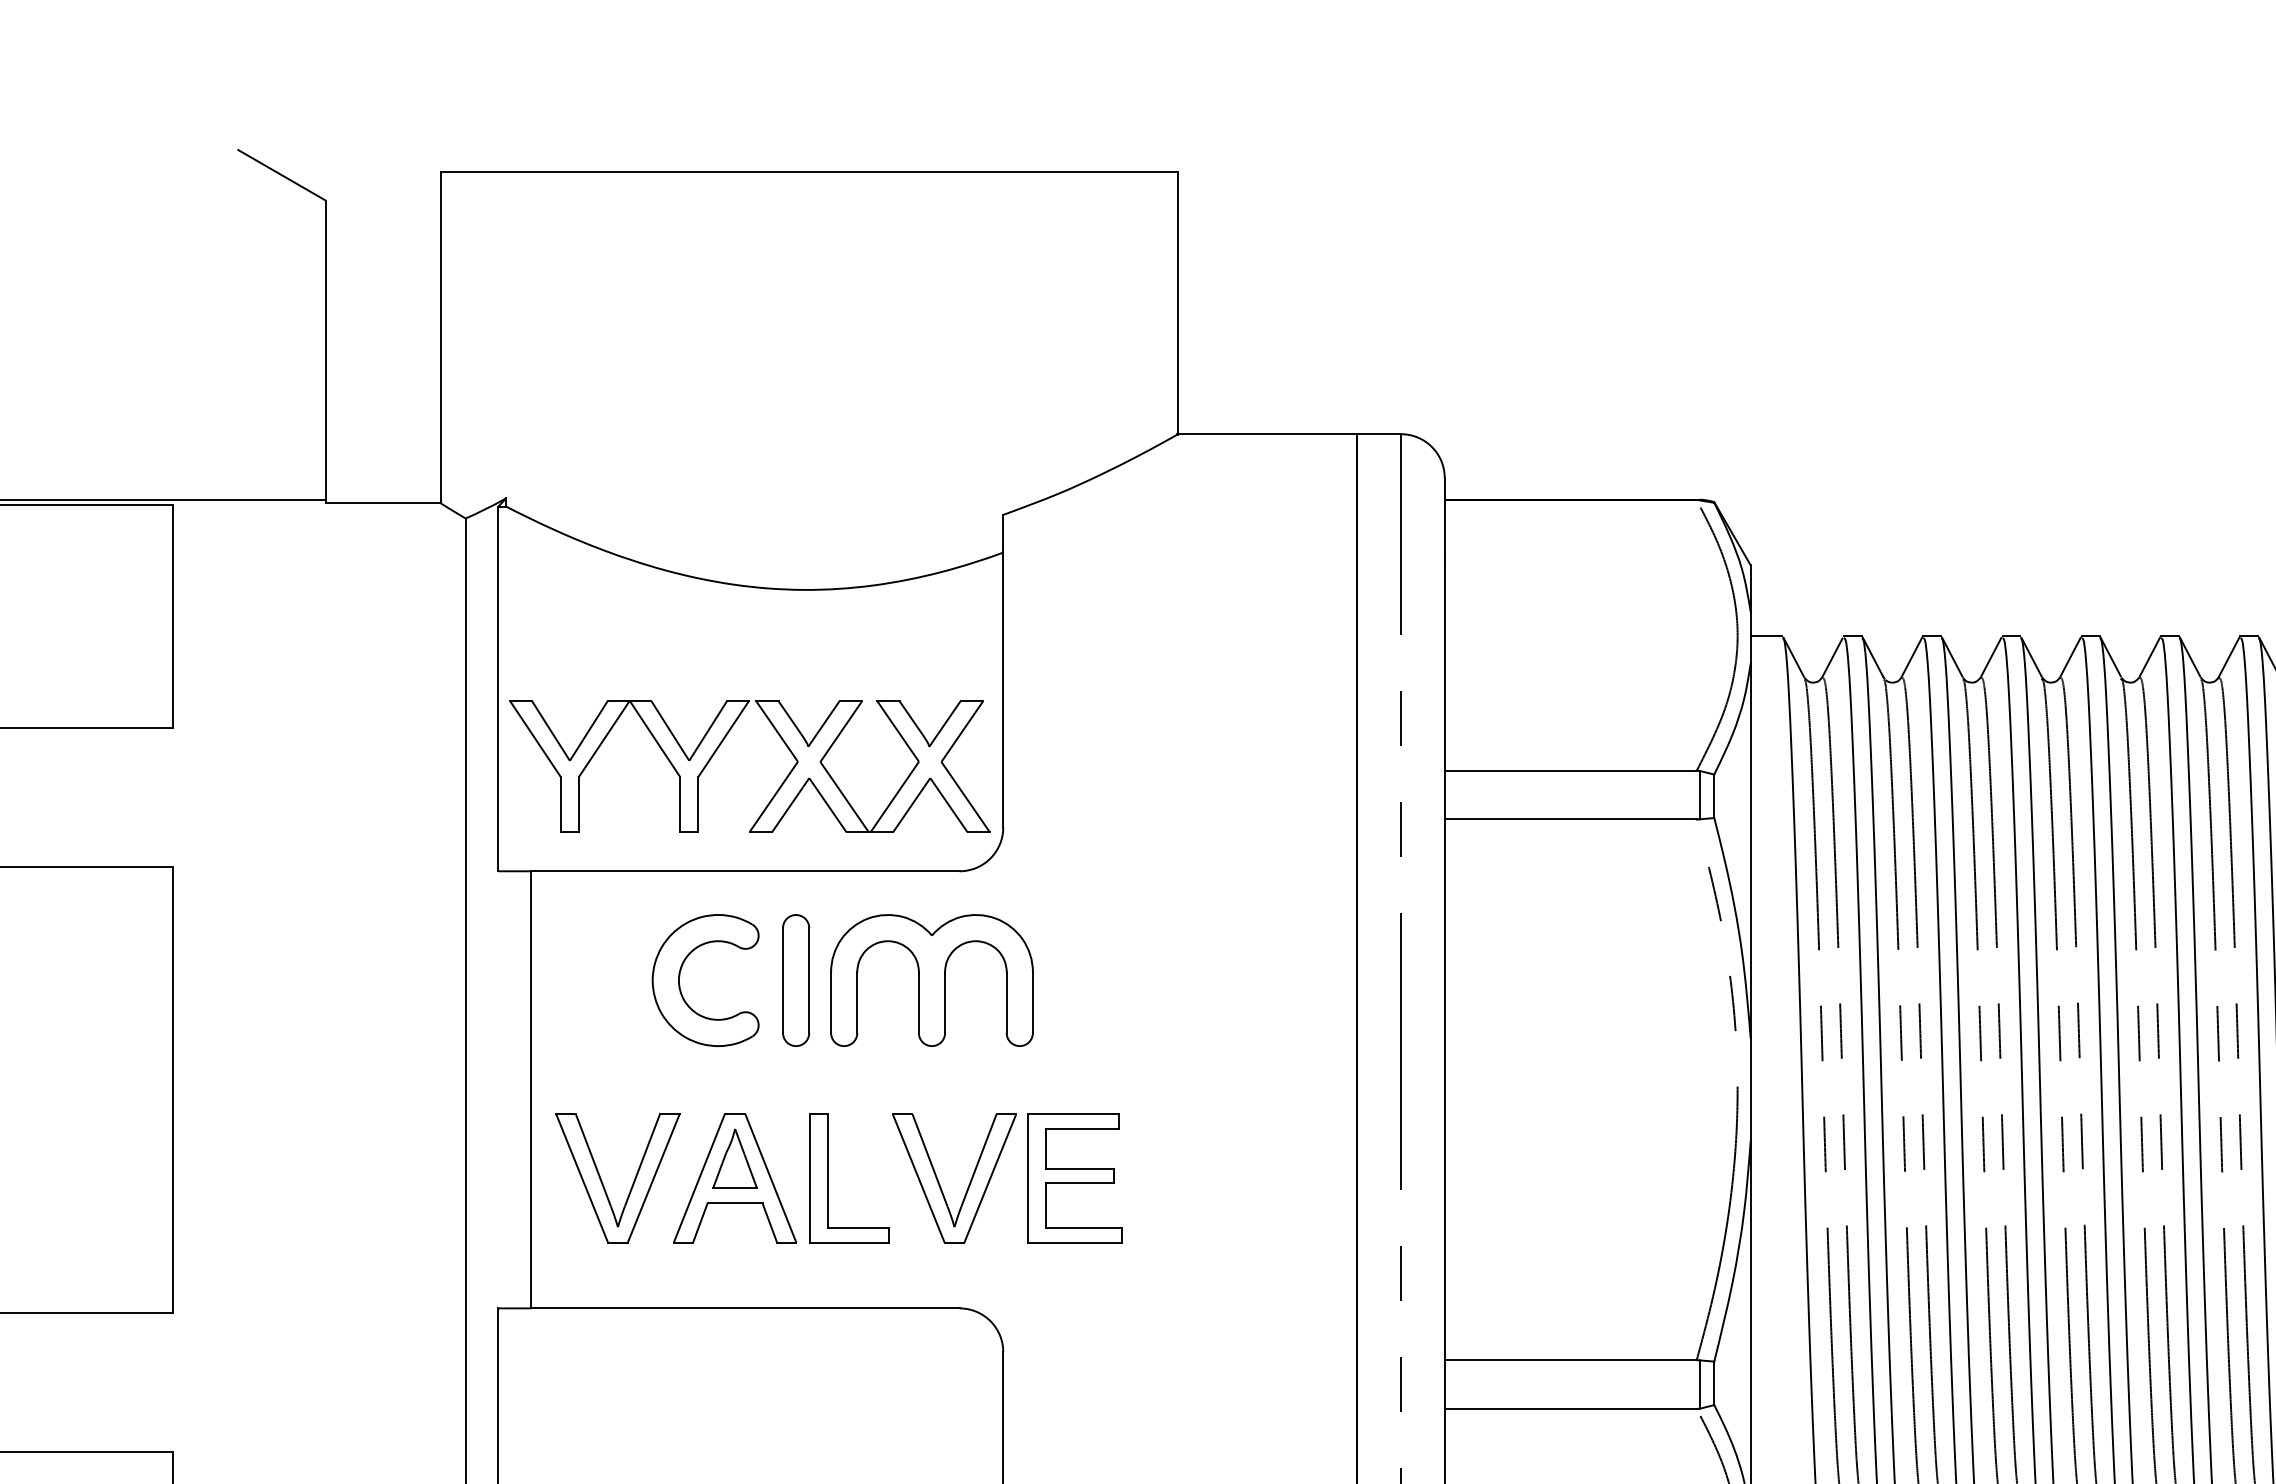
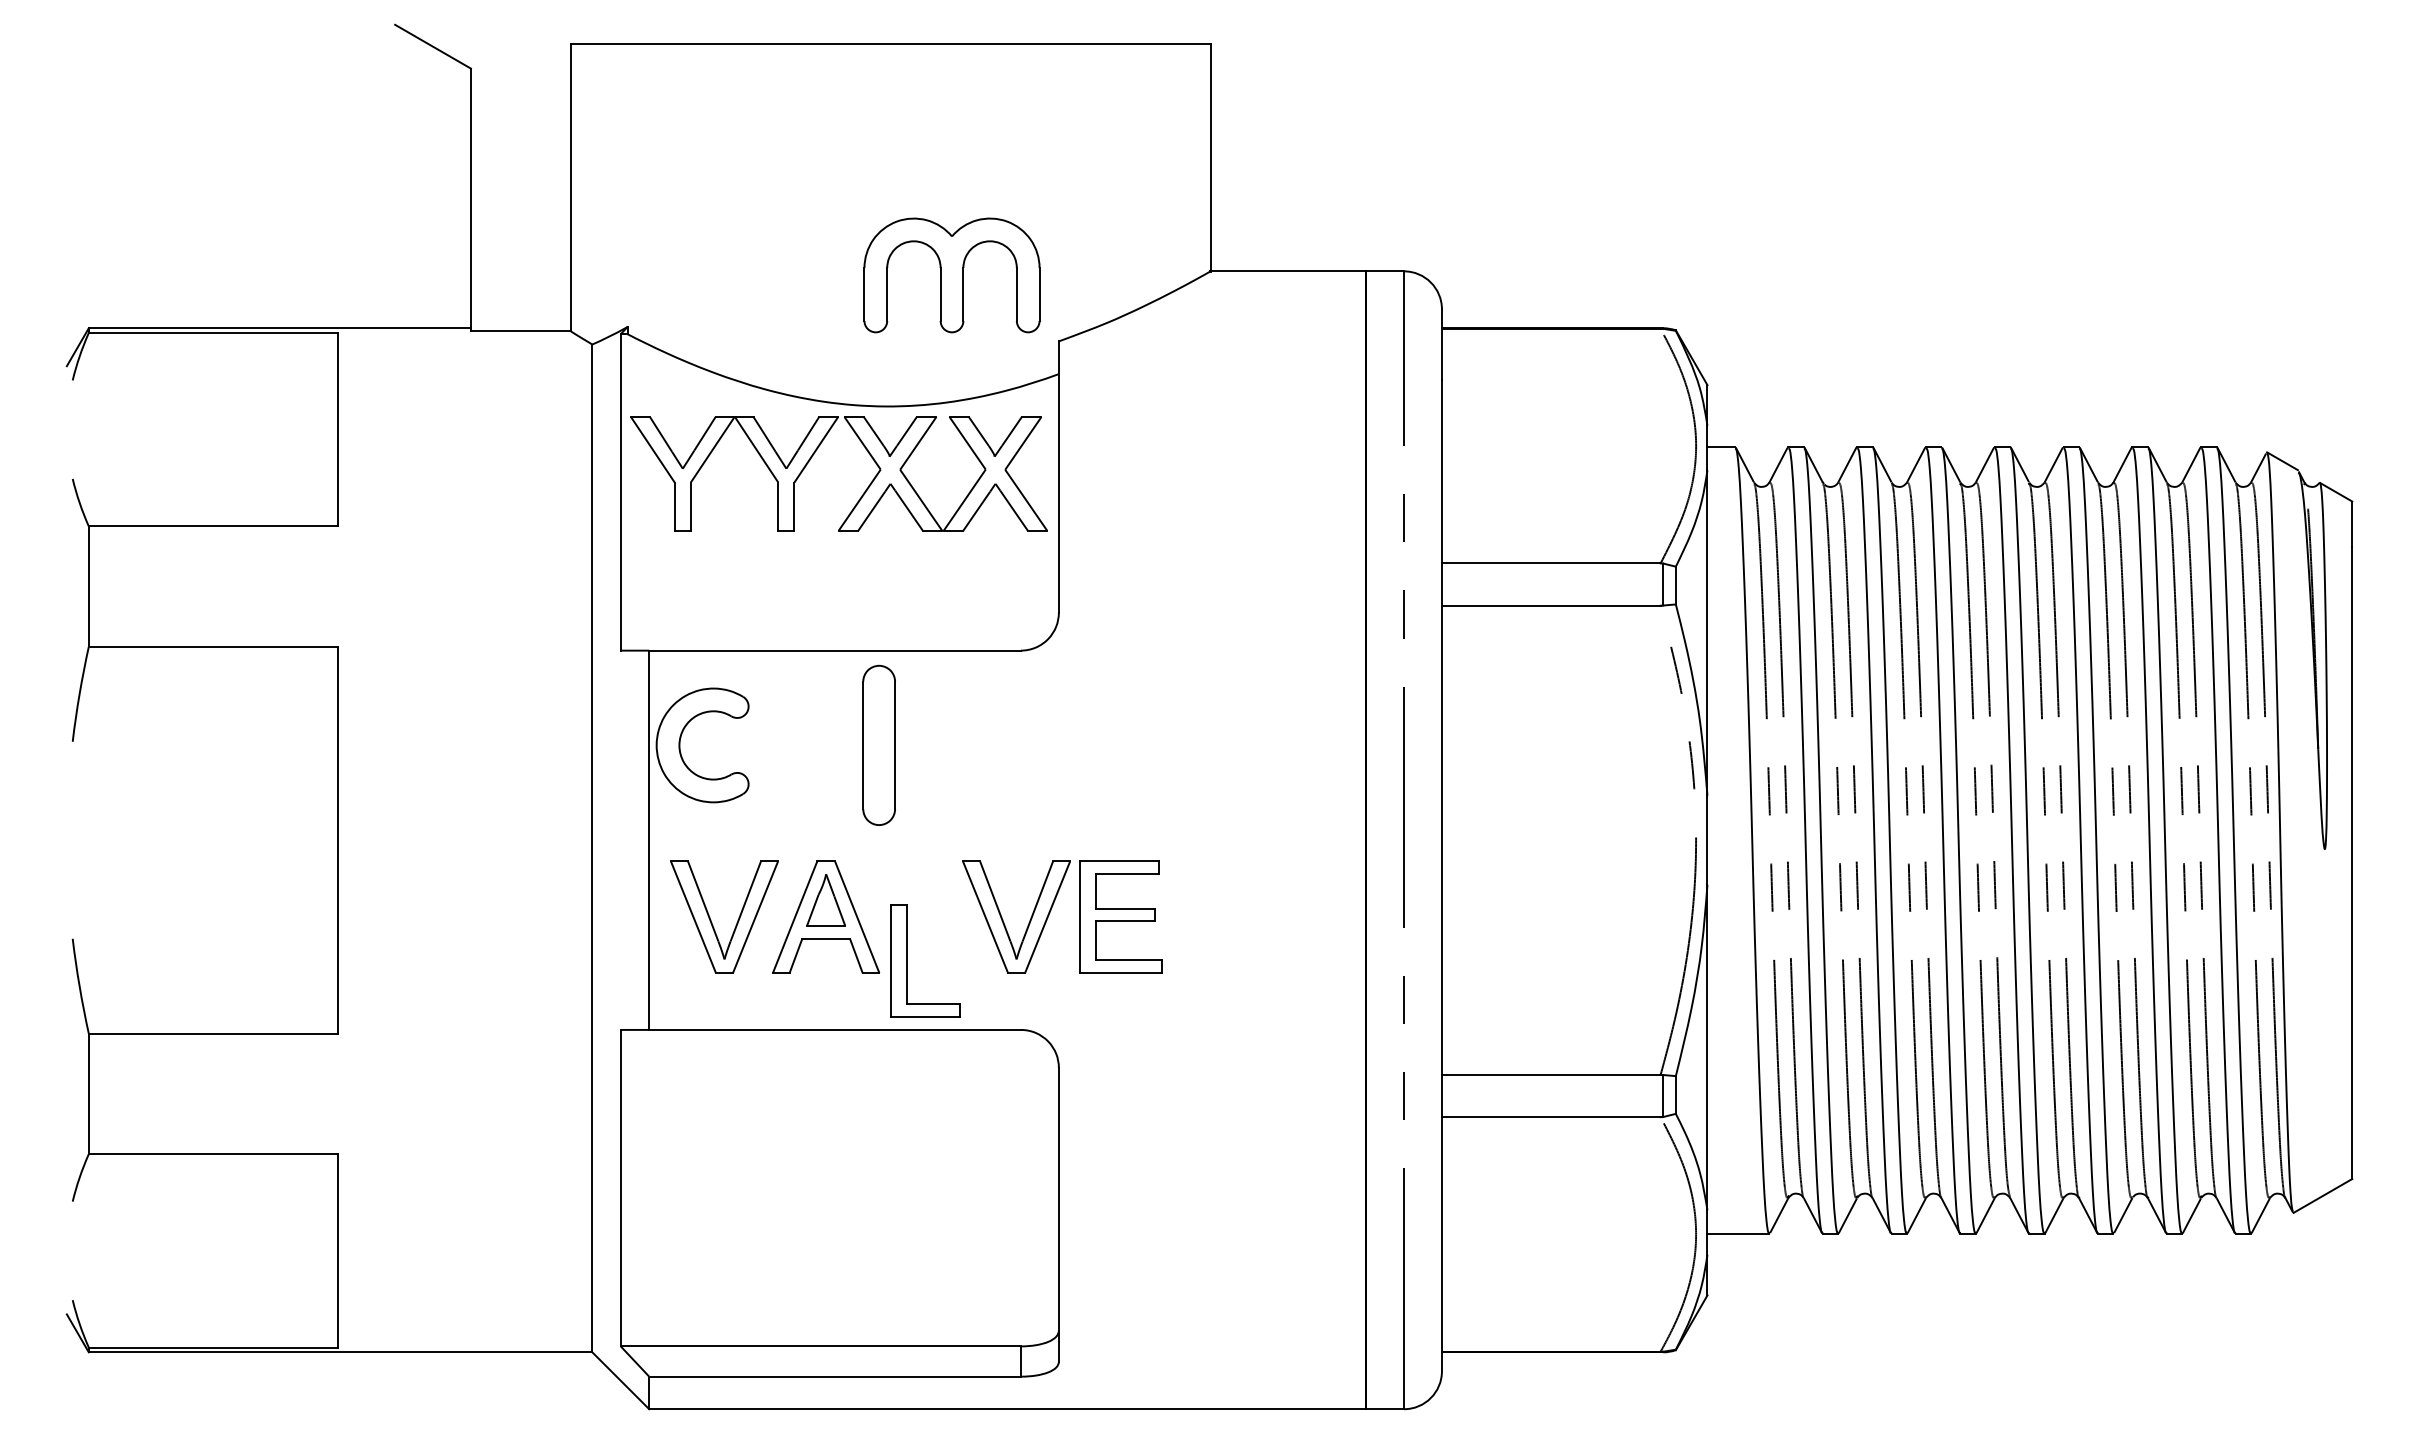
part: (719, 747) -> (812, 457), moved
part: (680, 980) -> (680, 745), moved
part: (795, 980) -> (878, 745), size x1.4
part: (931, 980) -> (951, 275), moved
part: (828, 1177) -> (907, 960), moved

